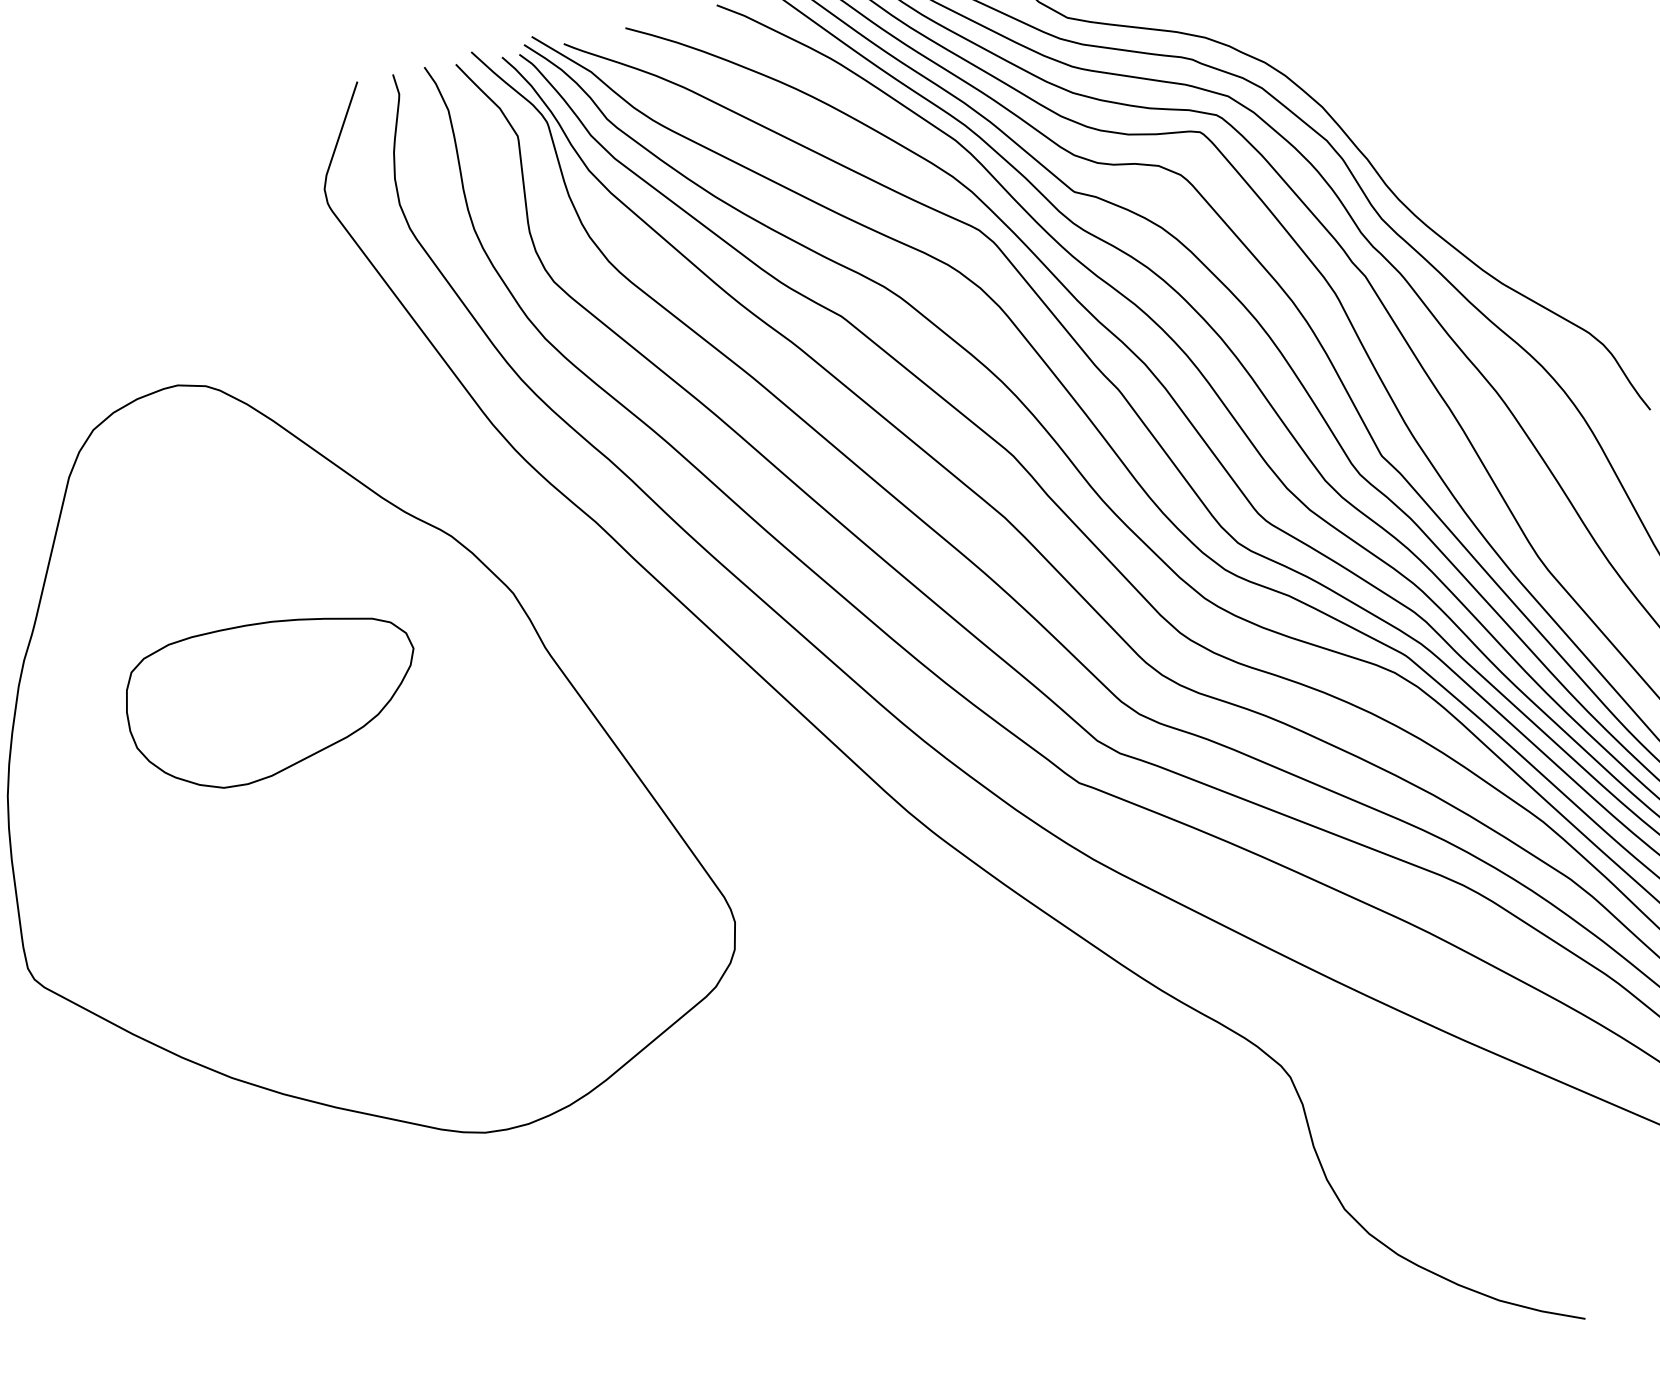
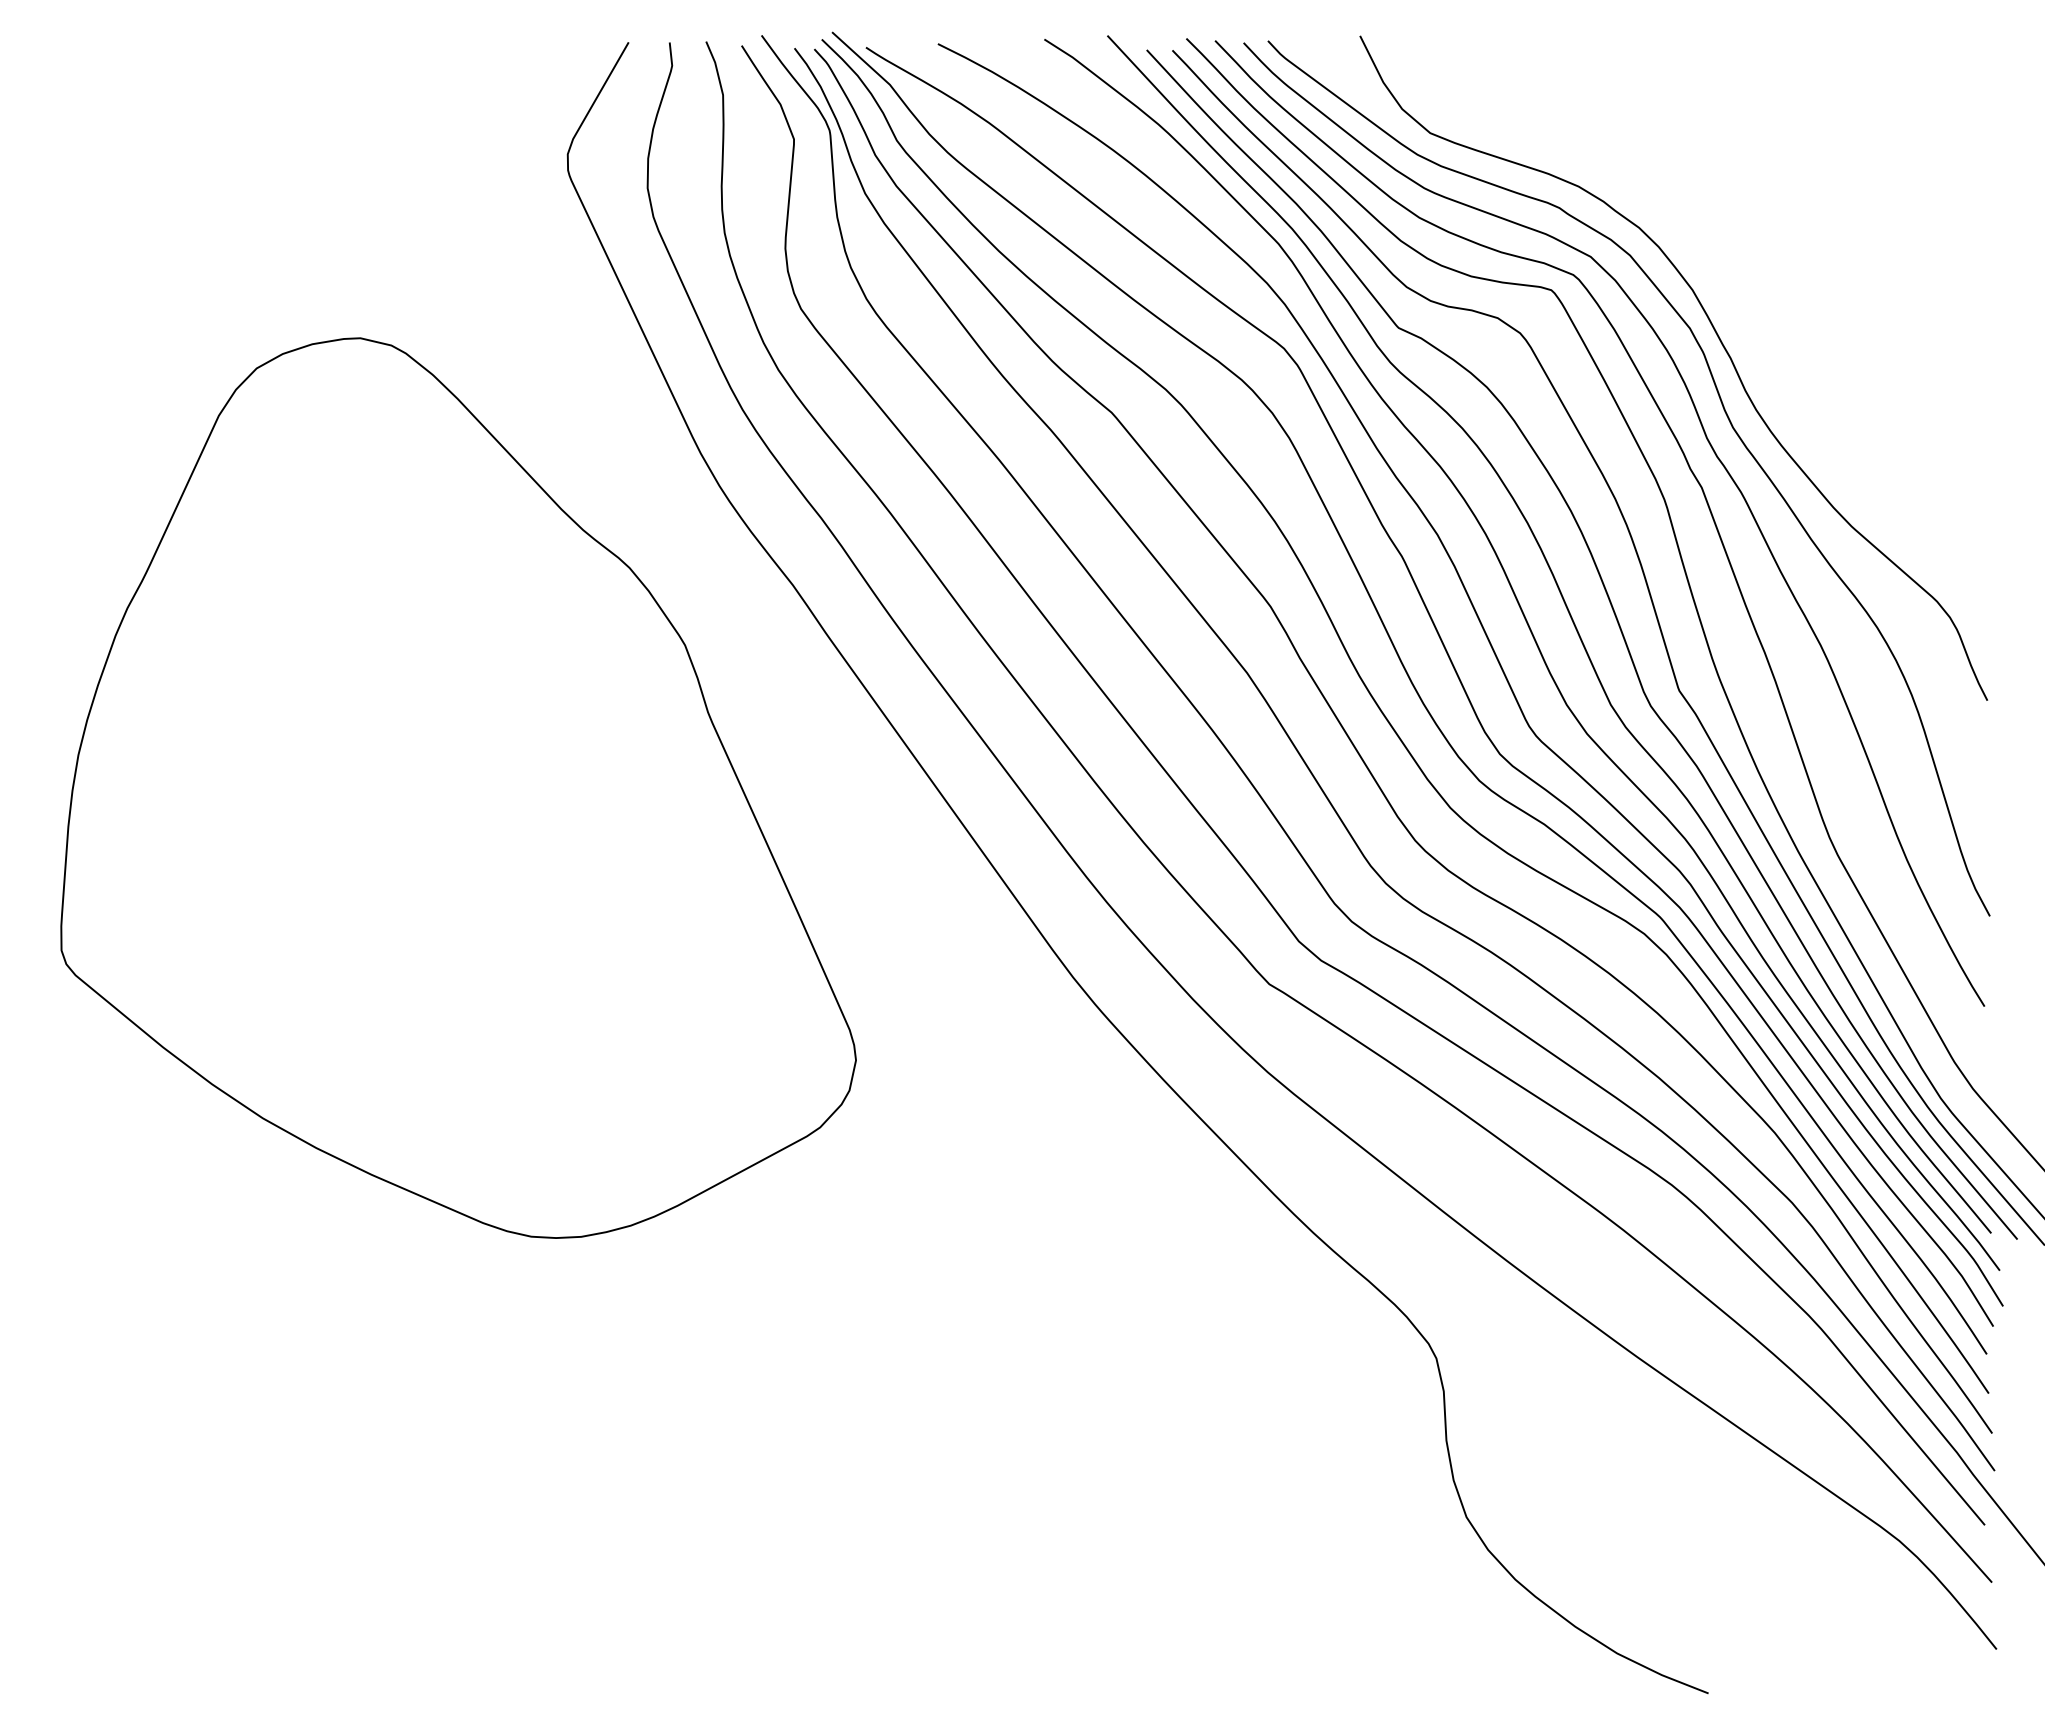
part: (273, 698) -> (395, 707), removed

